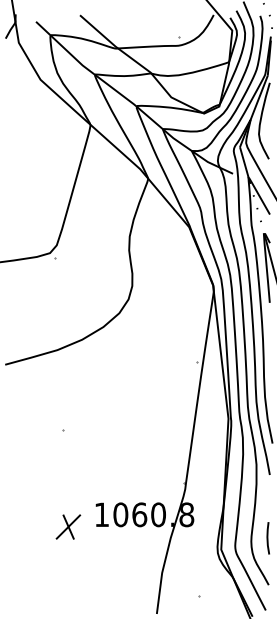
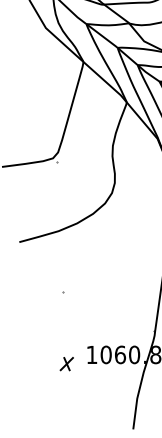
part: (68, 526) -> (66, 363), size x0.7

